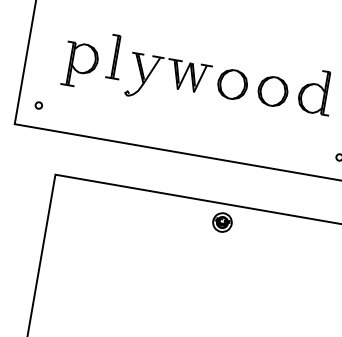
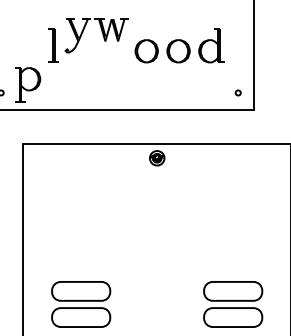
part: (81, 65) -> (28, 84), moved
part: (167, 80) -> (96, 35), moved

